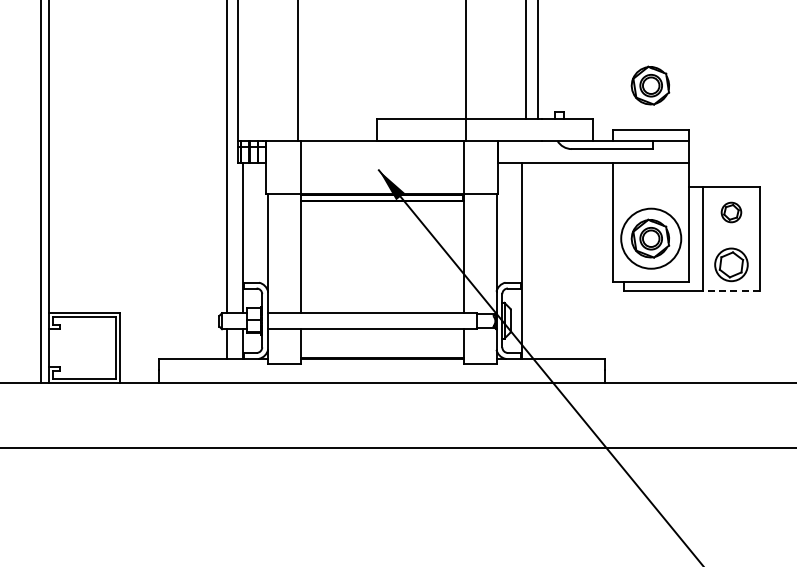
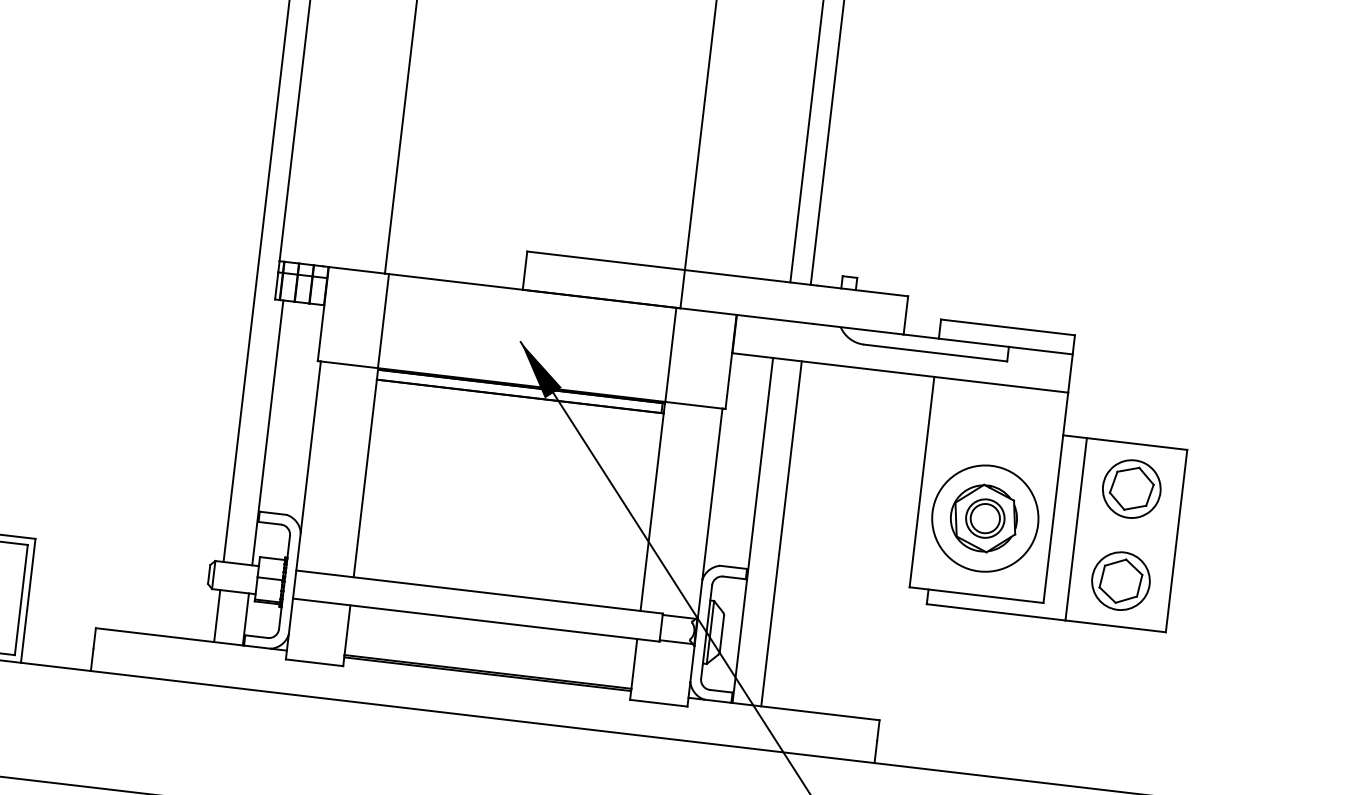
part: (650, 85) -> (1015, 249), removed
part: (731, 212) -> (1131, 489), size x1.67
line: (537, 260) -> (780, 533), added
line: (731, 290) -> (1115, 626), dashed -> solid

